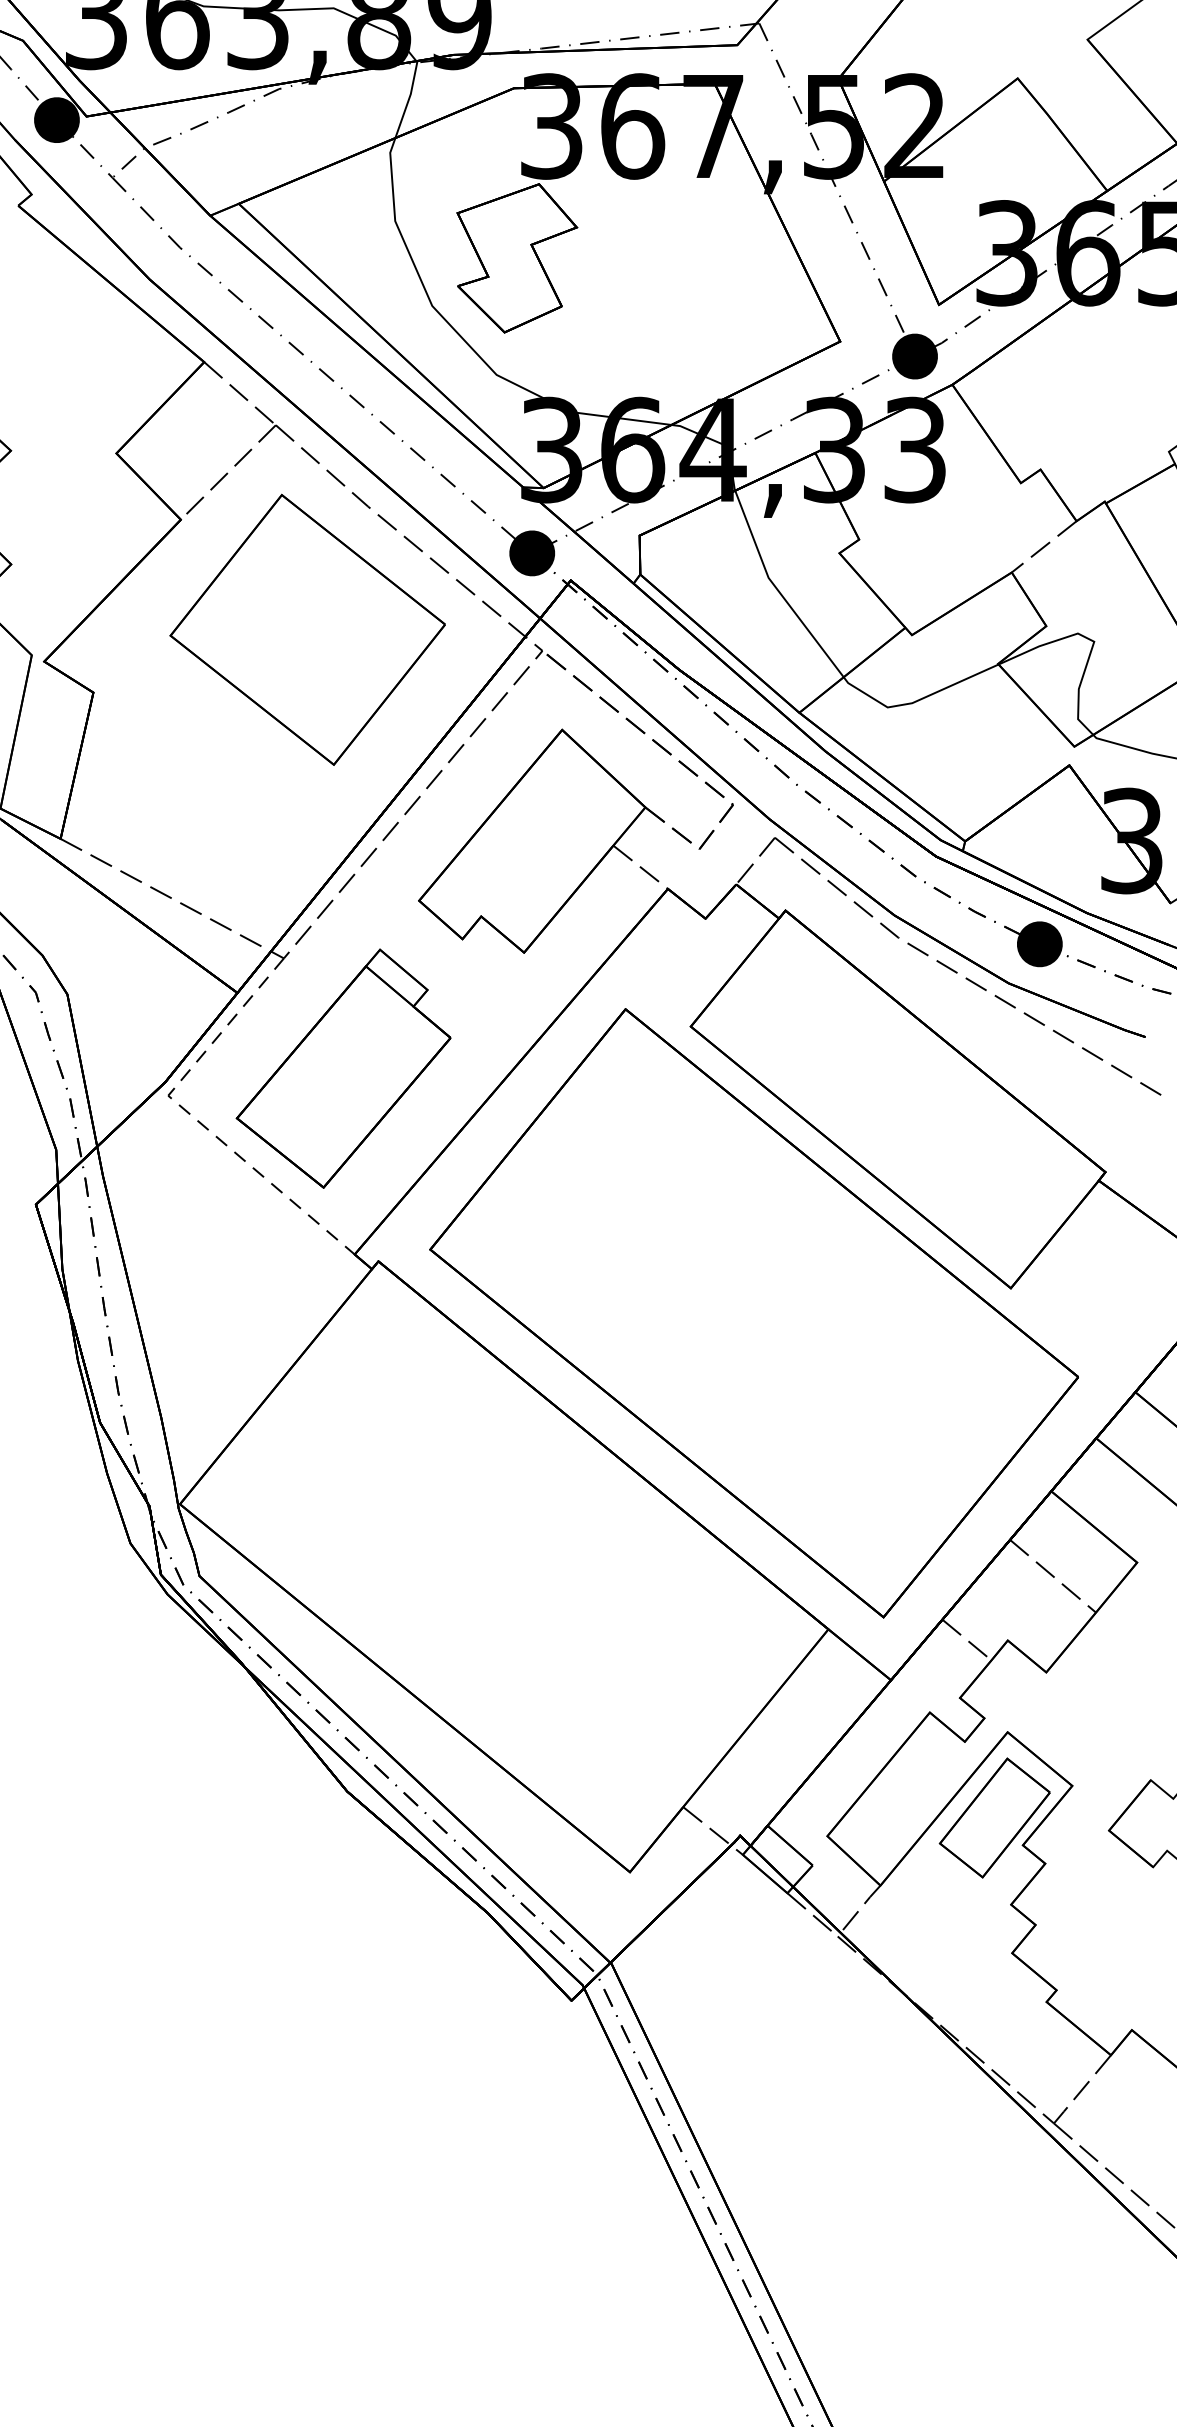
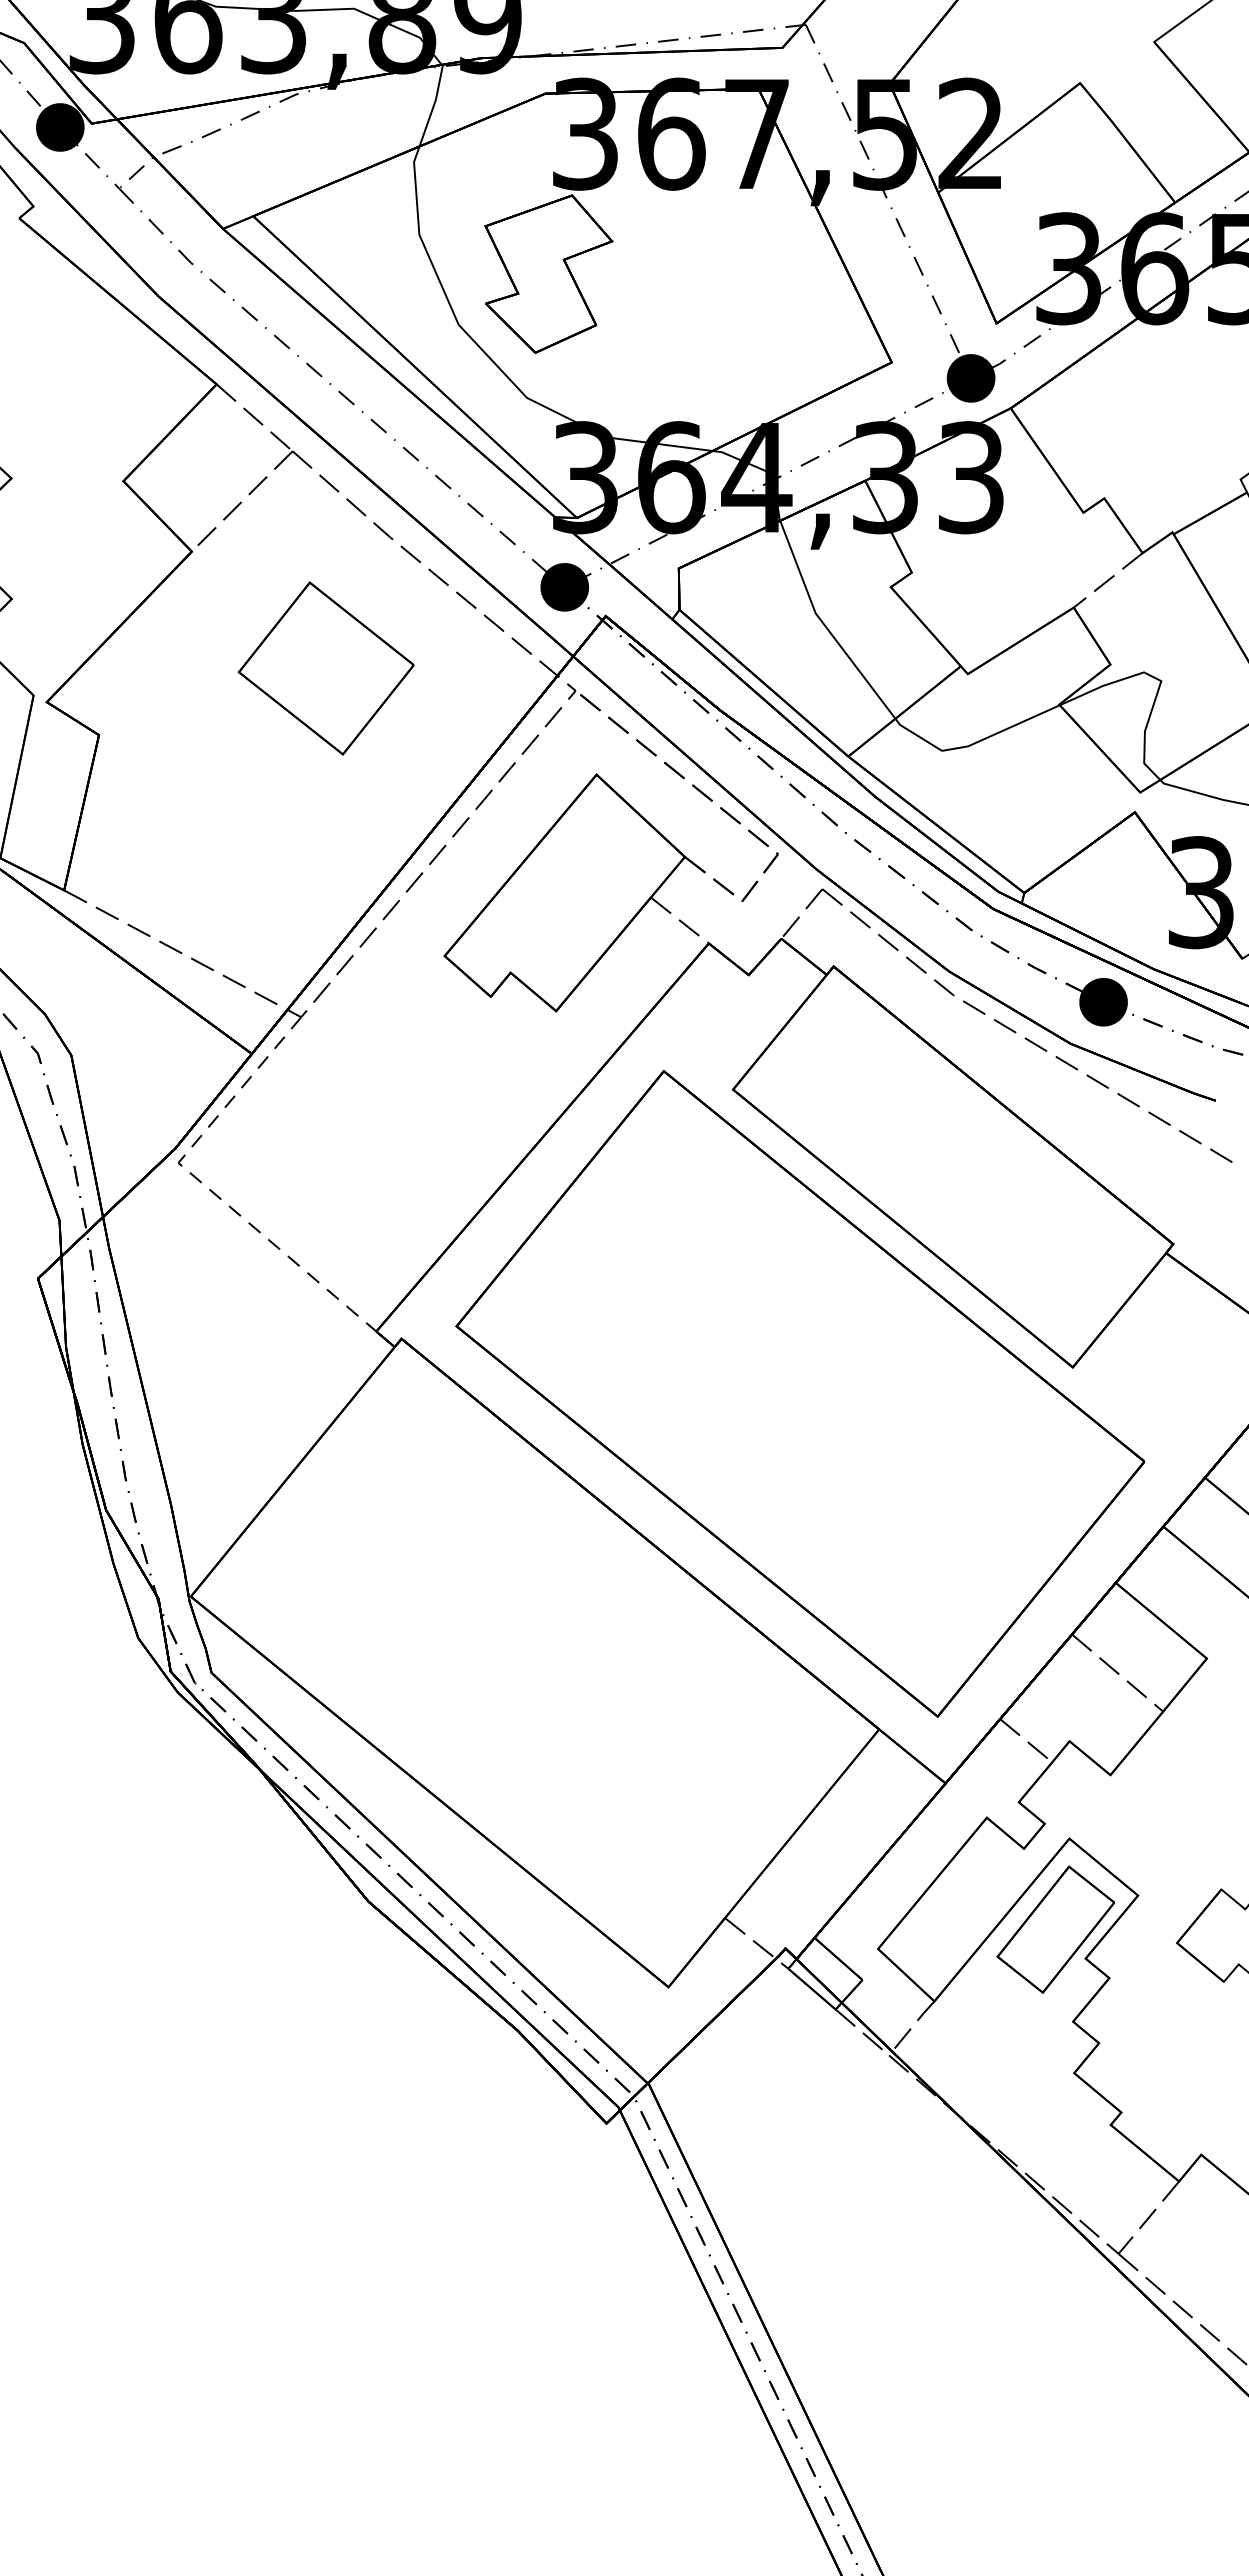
part: (306, 629) -> (325, 668), size x0.6
part: (343, 1067) -> (364, 1133), removed

